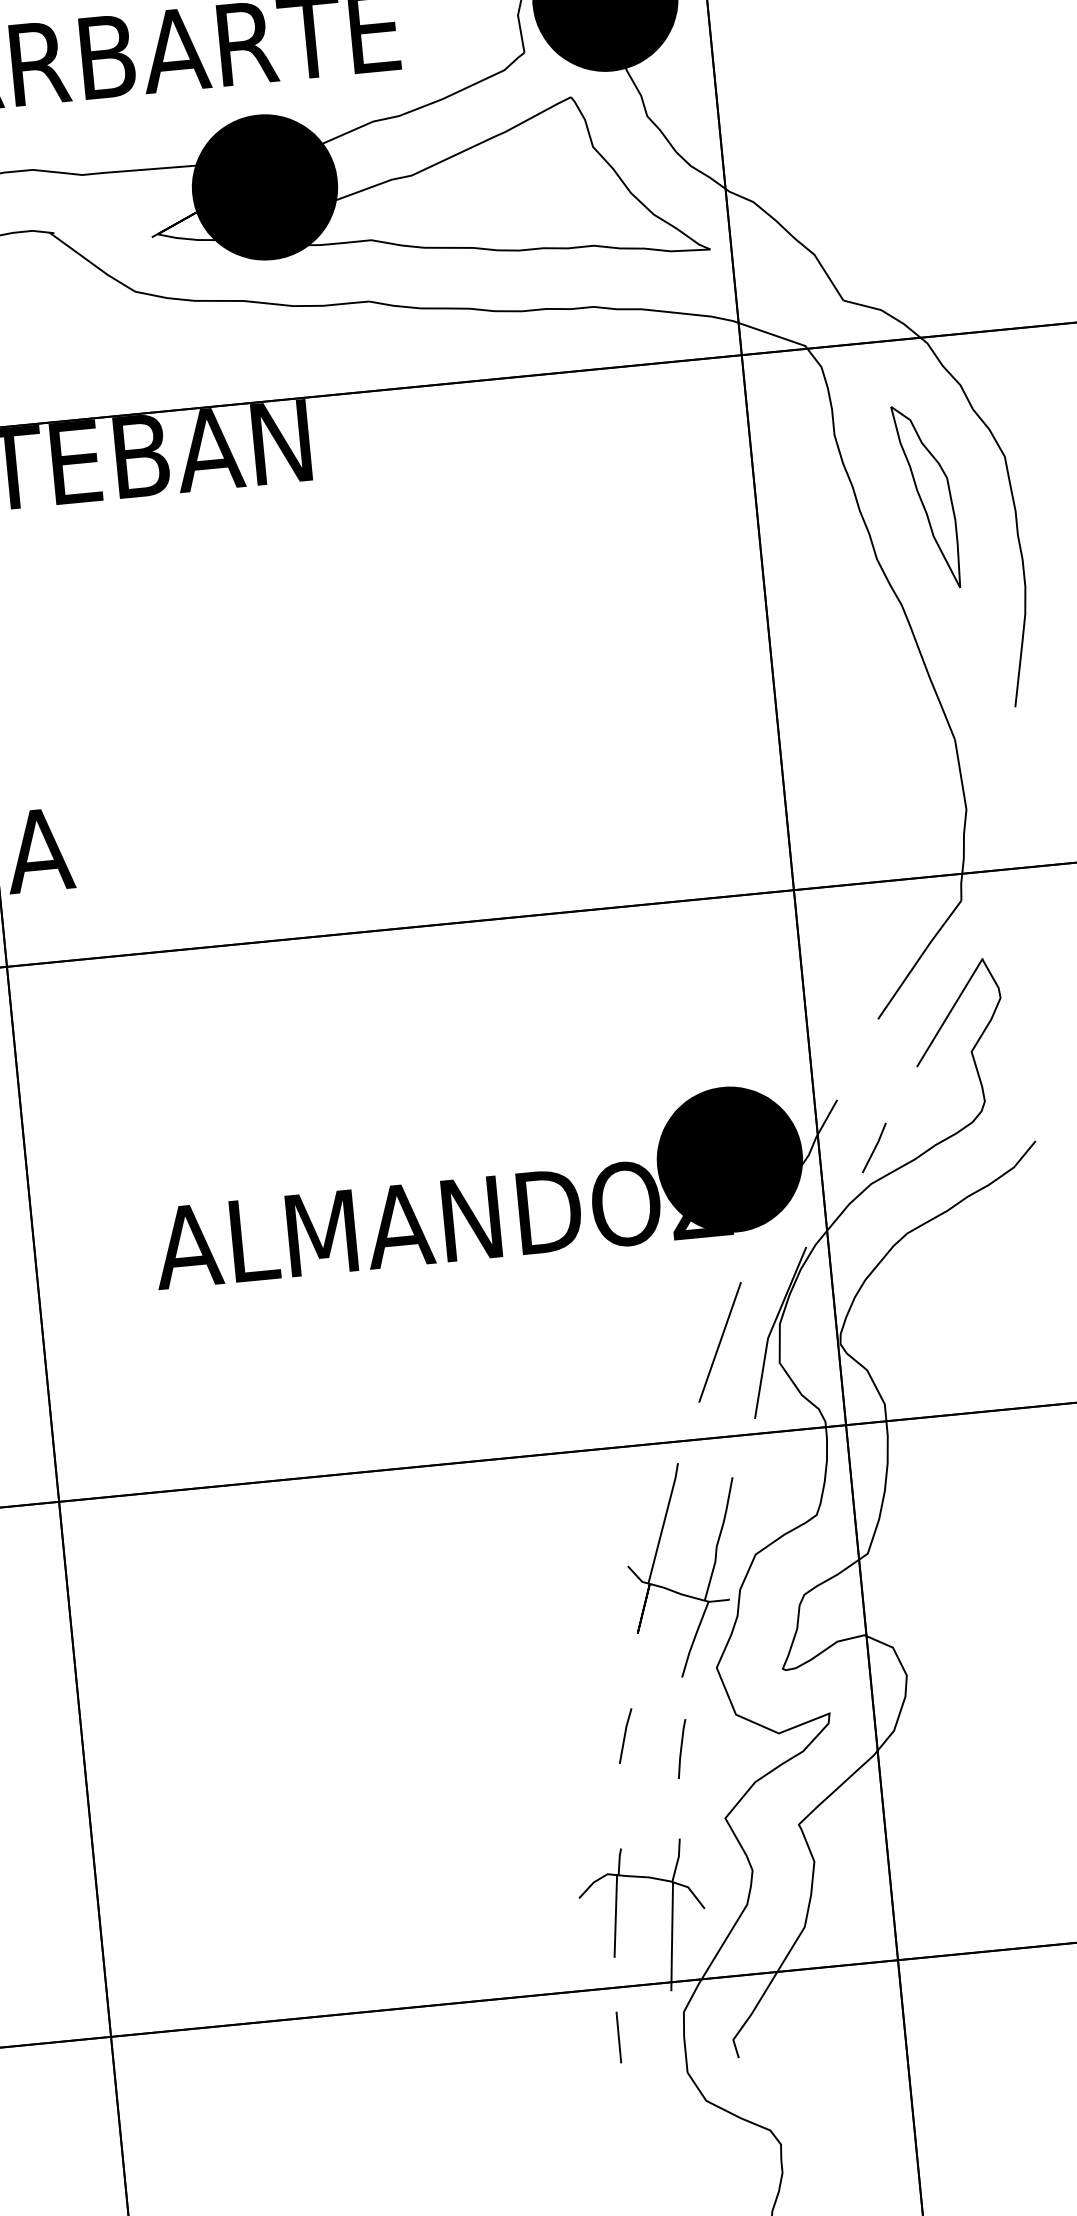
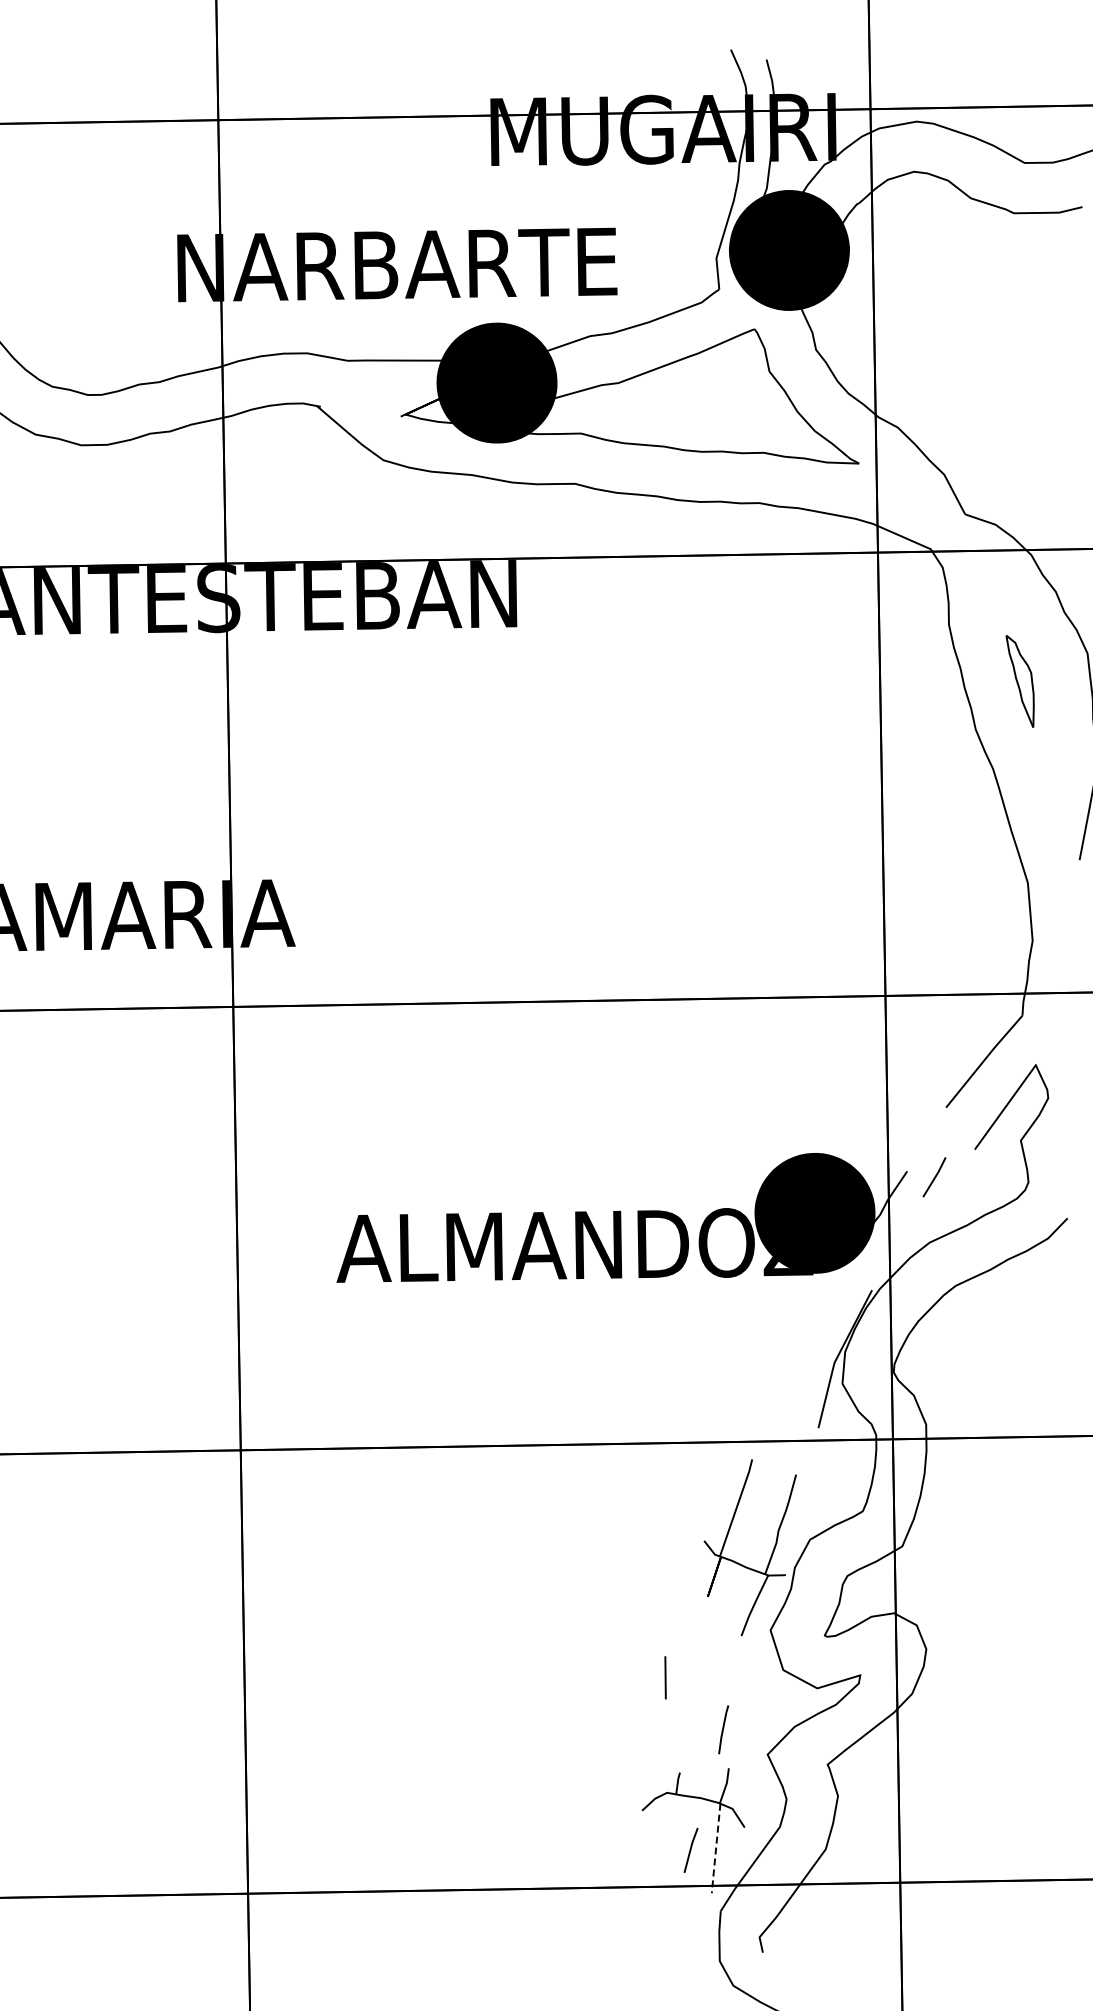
part: (925, 497) -> (1019, 681), size x0.6
line: (874, 1148) -> (934, 1177), moved
line: (719, 1341) -> (794, 1362), removed
line: (624, 1735) -> (690, 1849), moved
line: (681, 1748) -> (723, 1729), moved
line: (615, 1915) -> (670, 1827), removed
line: (672, 1937) -> (716, 1849), solid -> dashed
line: (618, 2037) -> (665, 1677), moved

